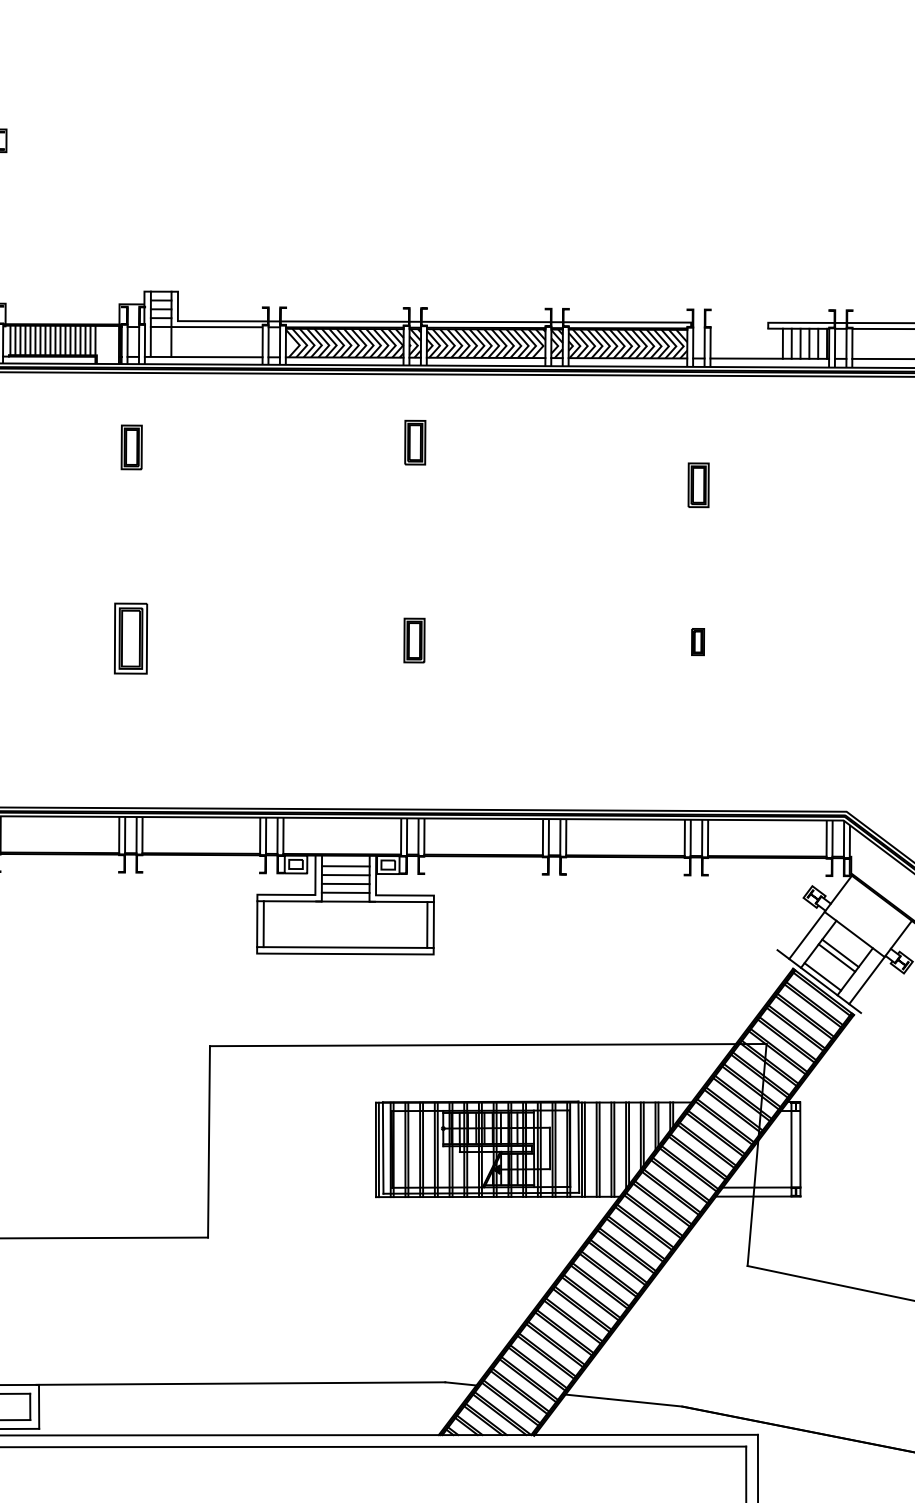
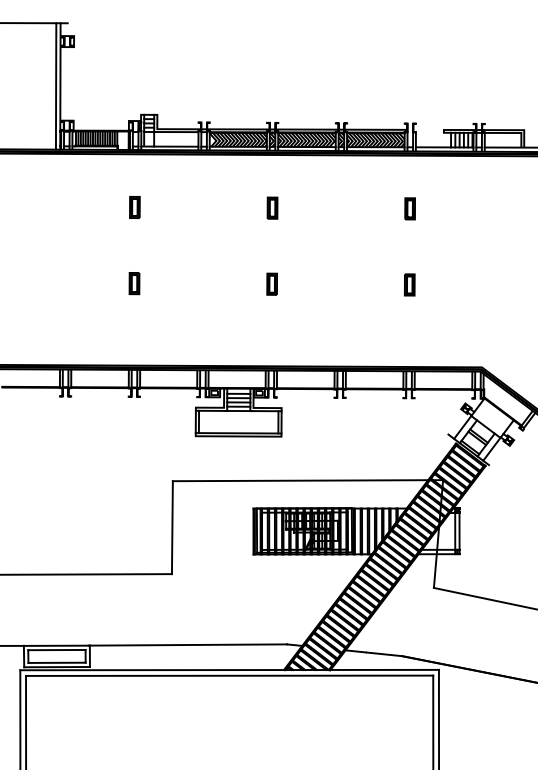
part: (415, 441) -> (272, 207), moved
part: (130, 447) -> (134, 207), moved
part: (130, 639) -> (134, 283), size x0.62
part: (697, 641) -> (409, 284), size x1.67

